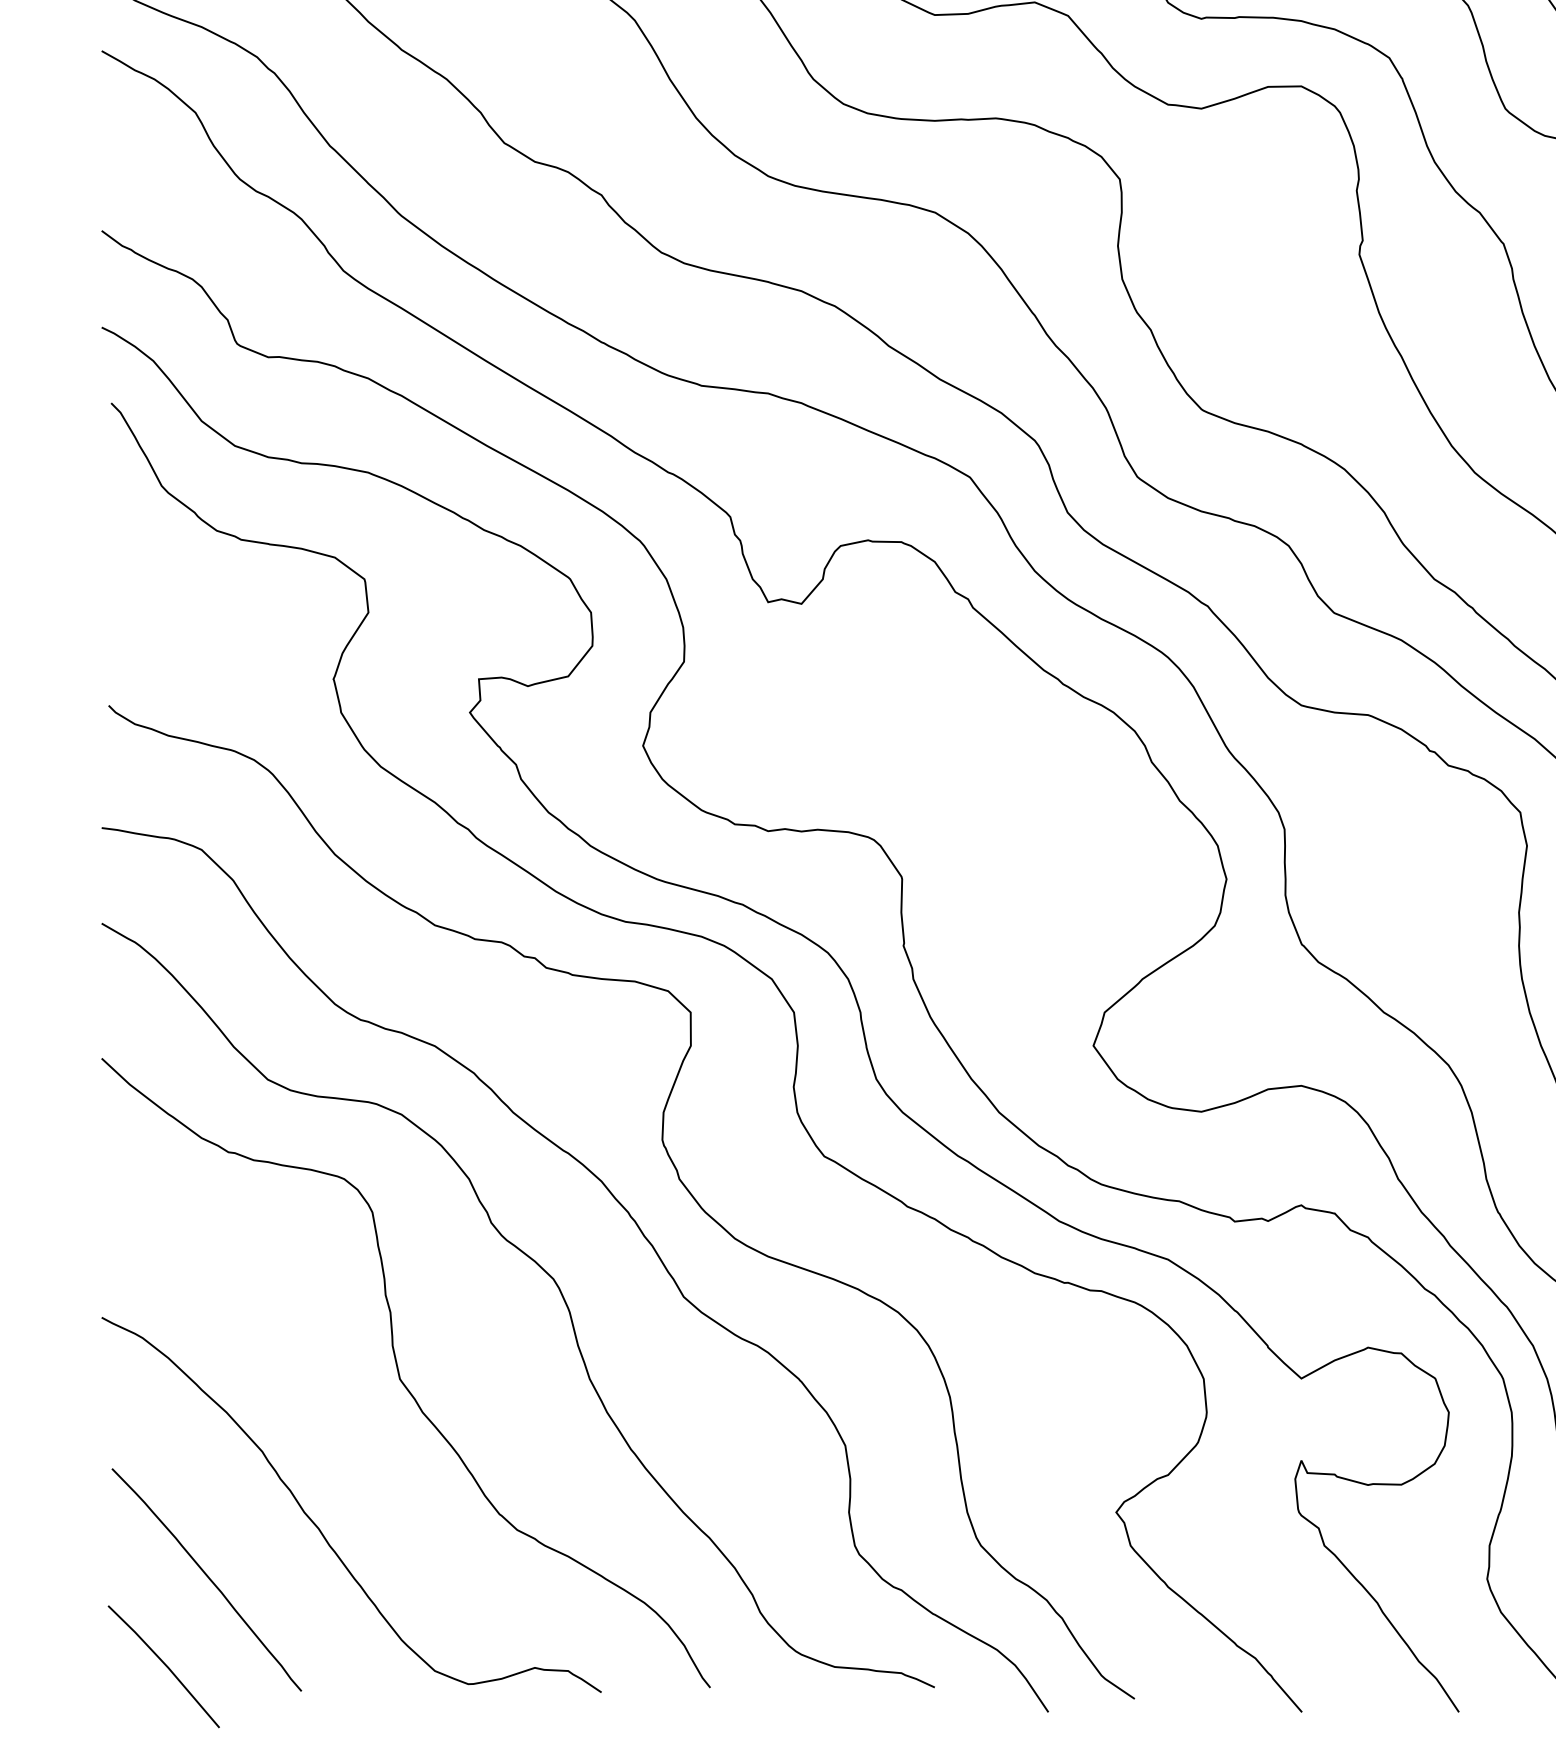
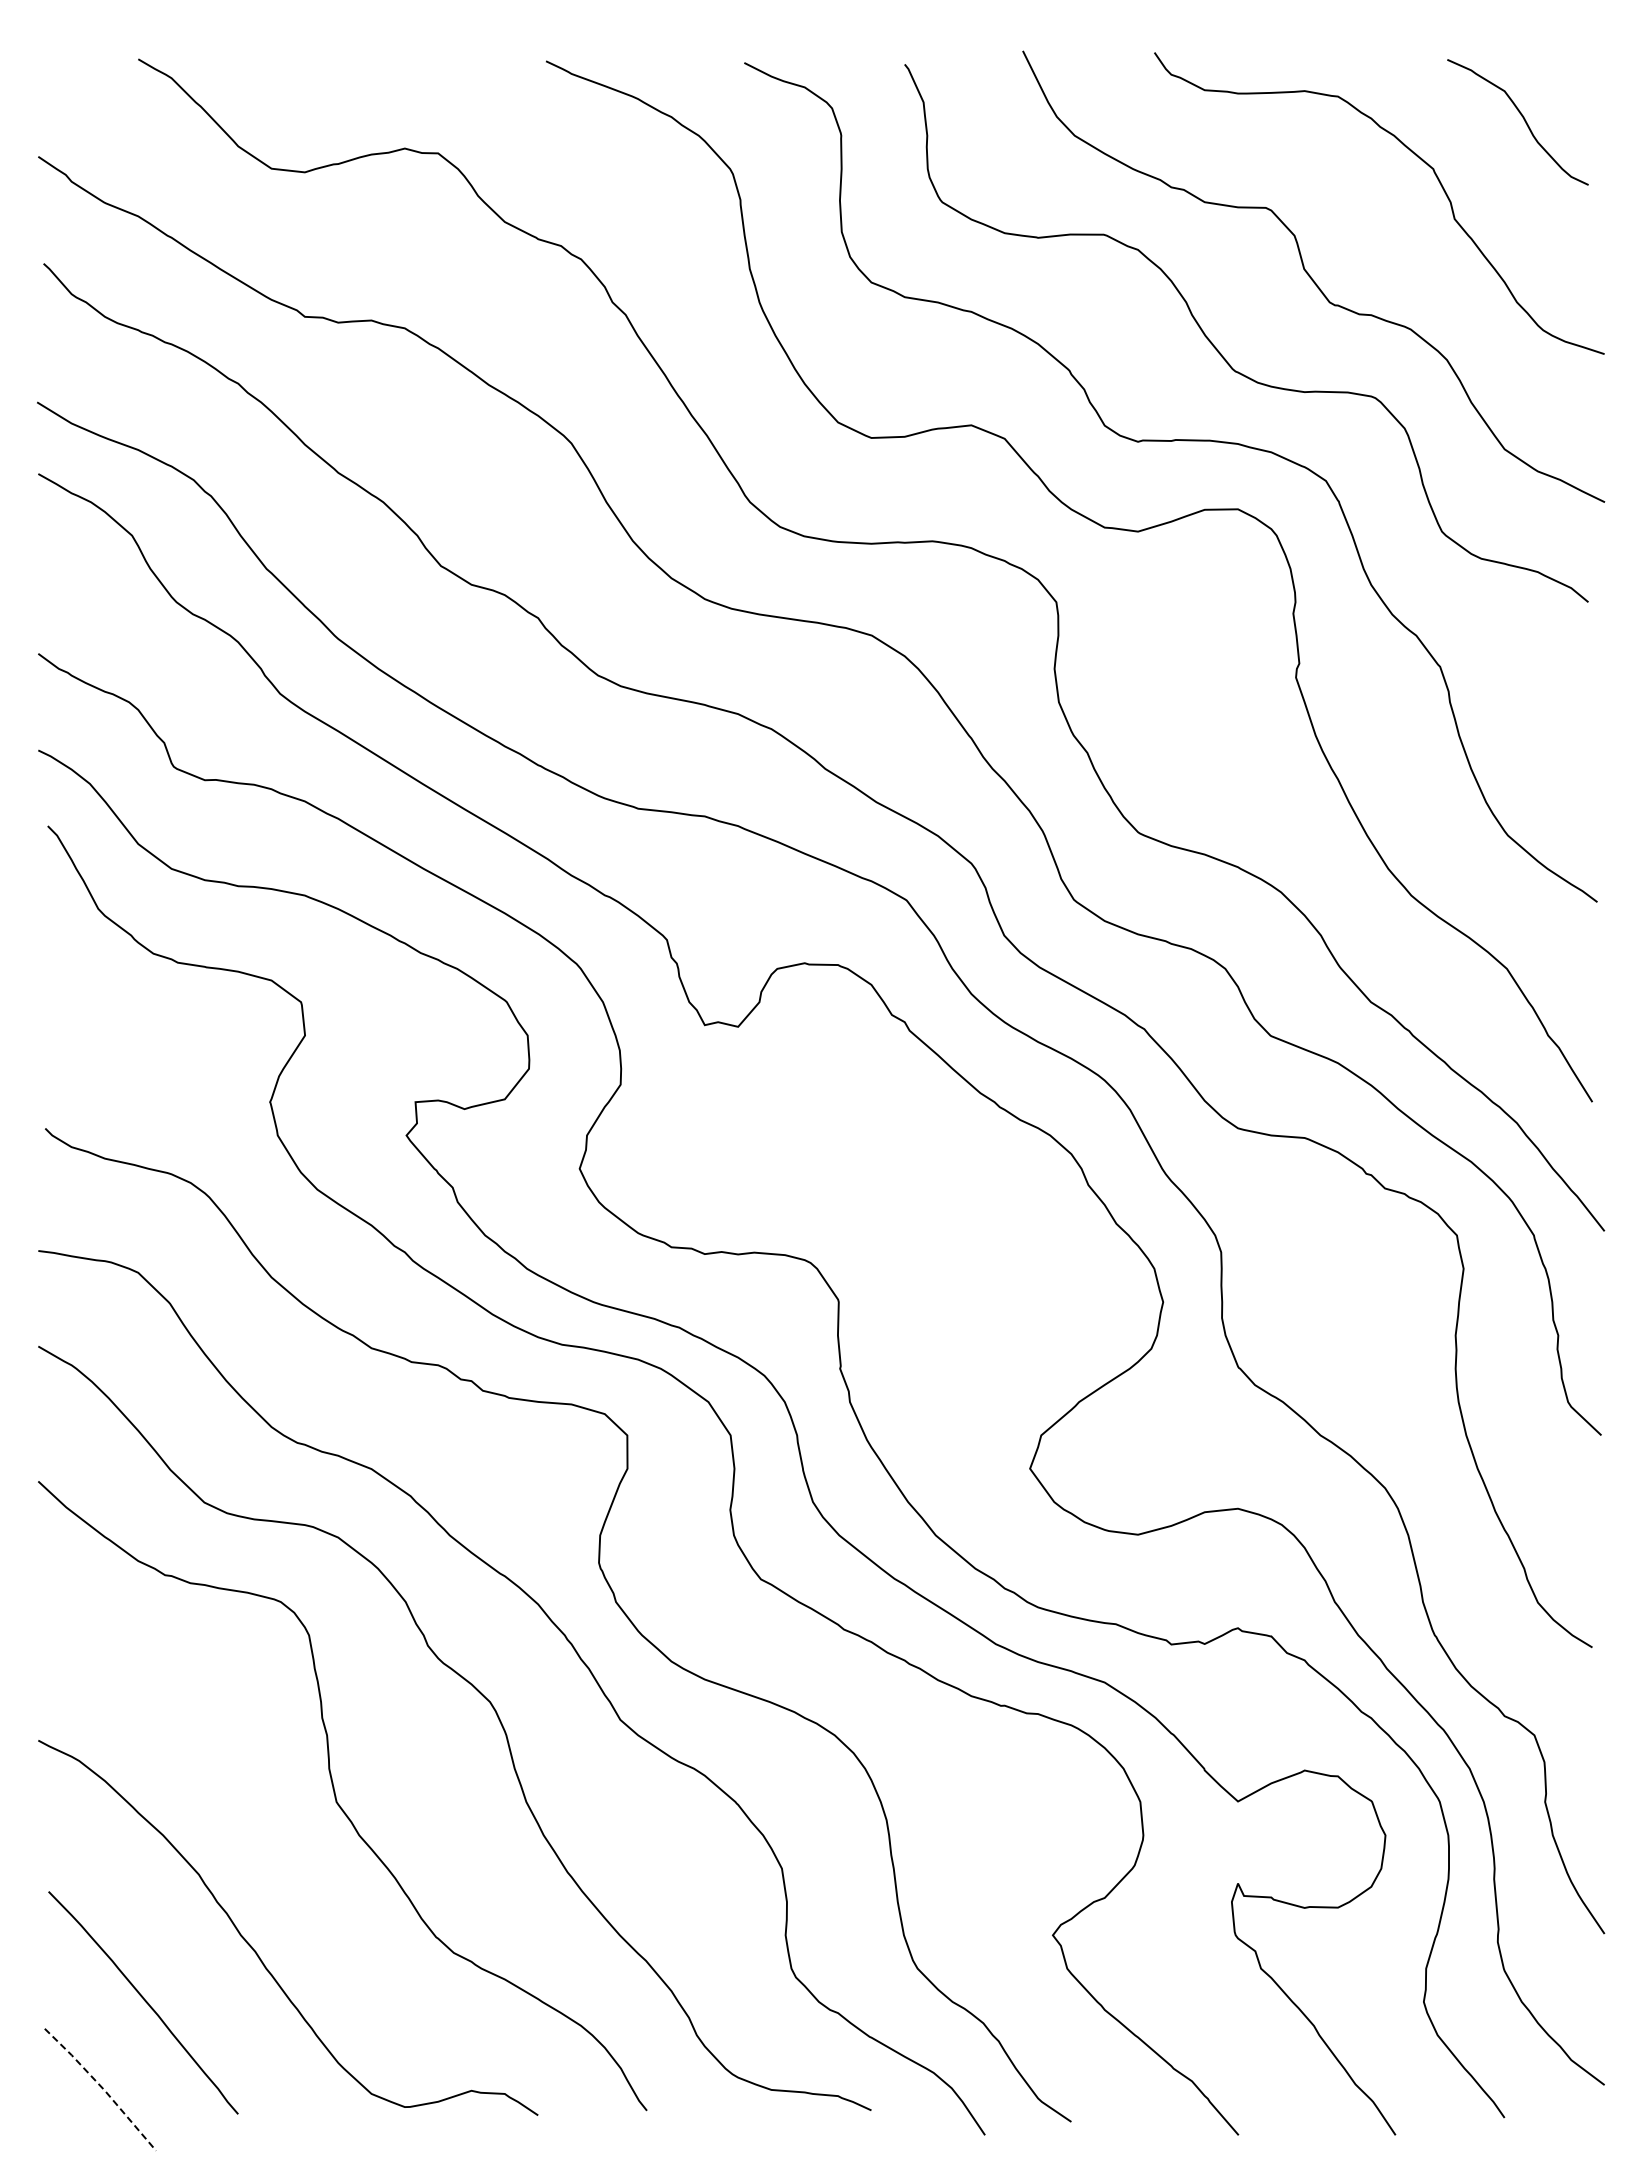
line: (165, 1664) -> (102, 2087), solid -> dashed

